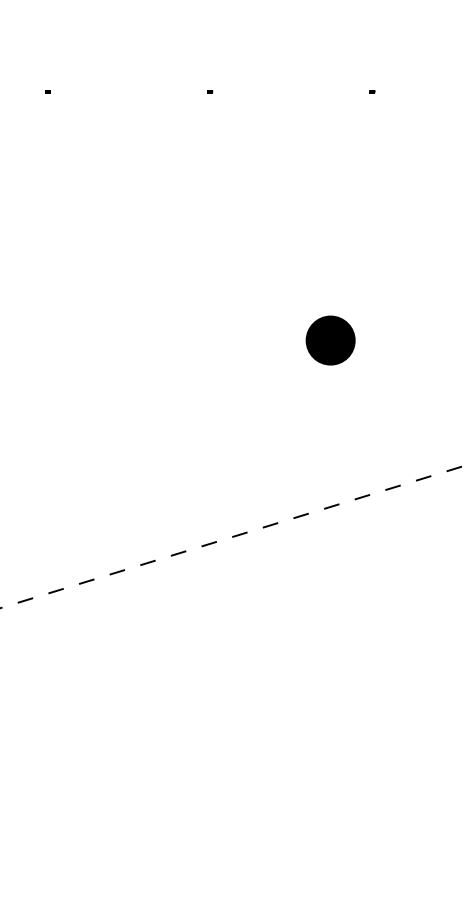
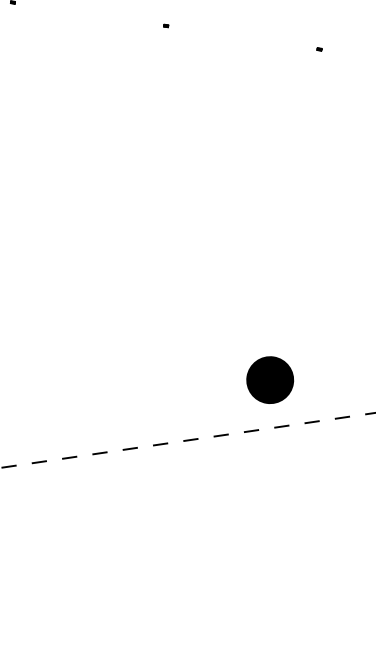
part: (330, 340) -> (270, 380), moved

